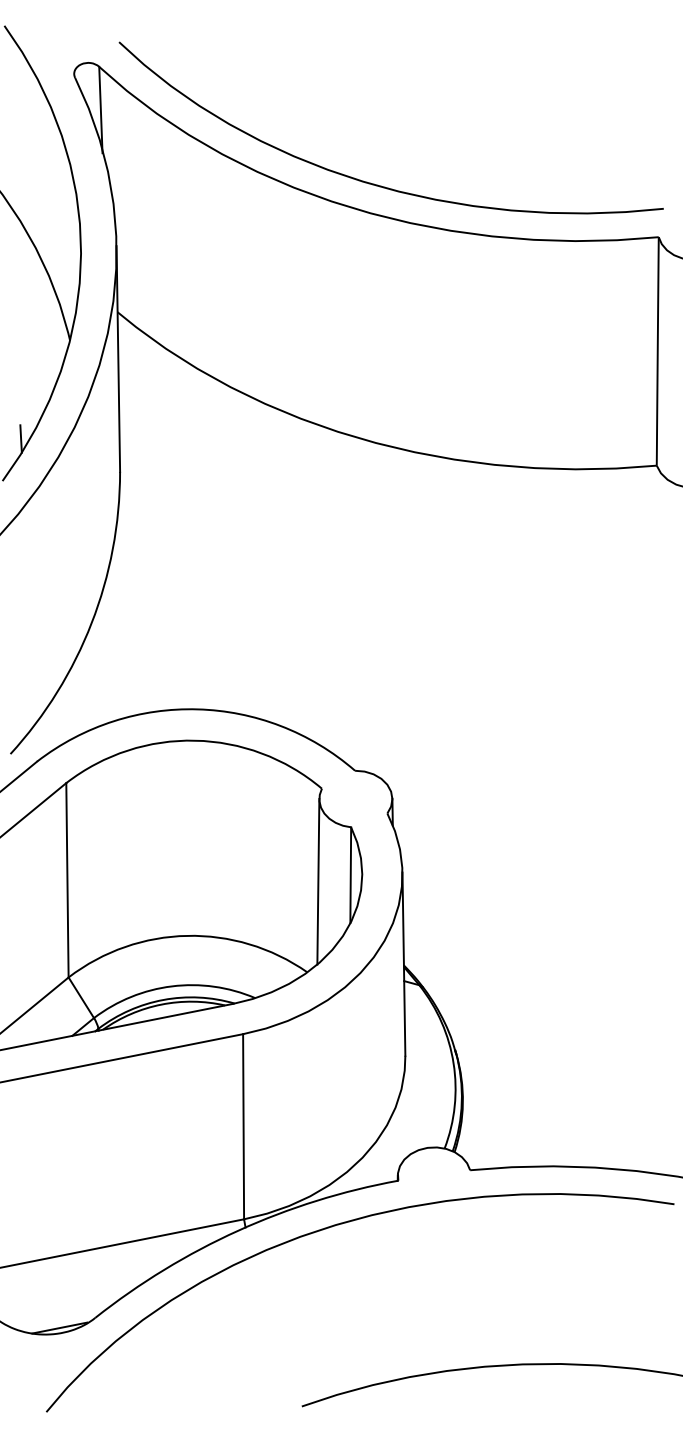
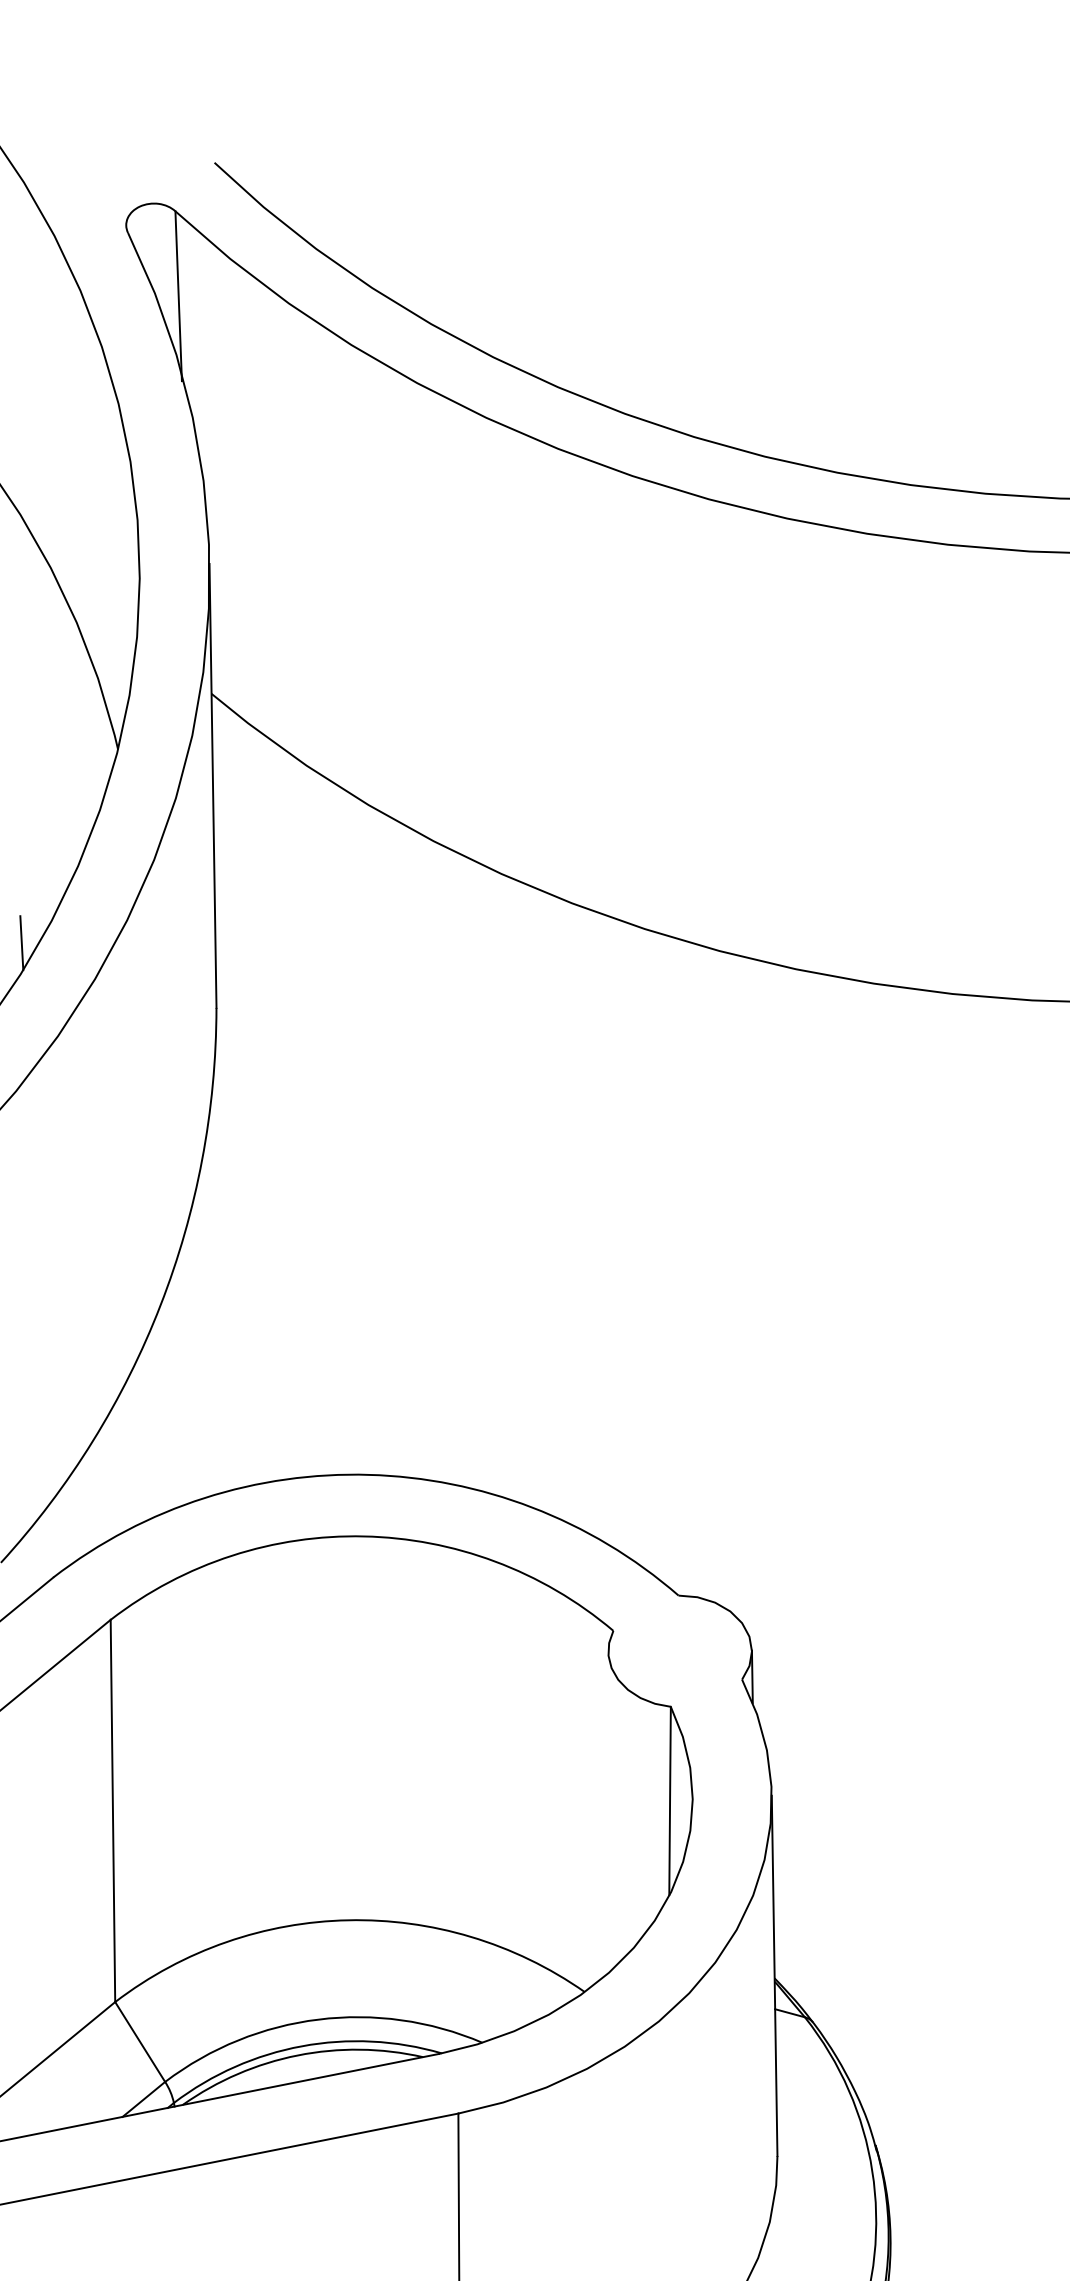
line: (318, 881) -> (606, 1813), removed

